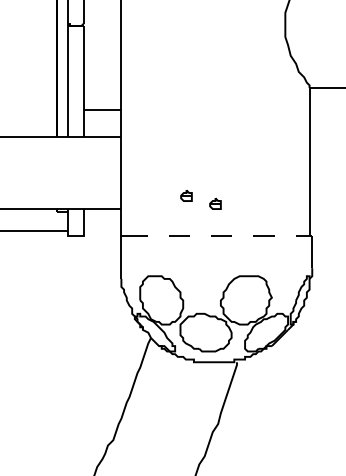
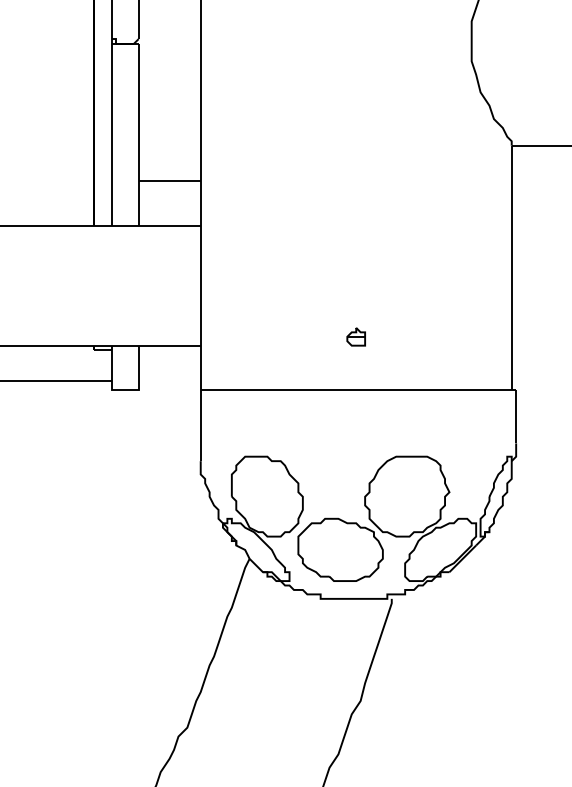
part: (186, 195) -> (308, 323), removed
line: (220, 235) -> (364, 389), dashed -> solid

